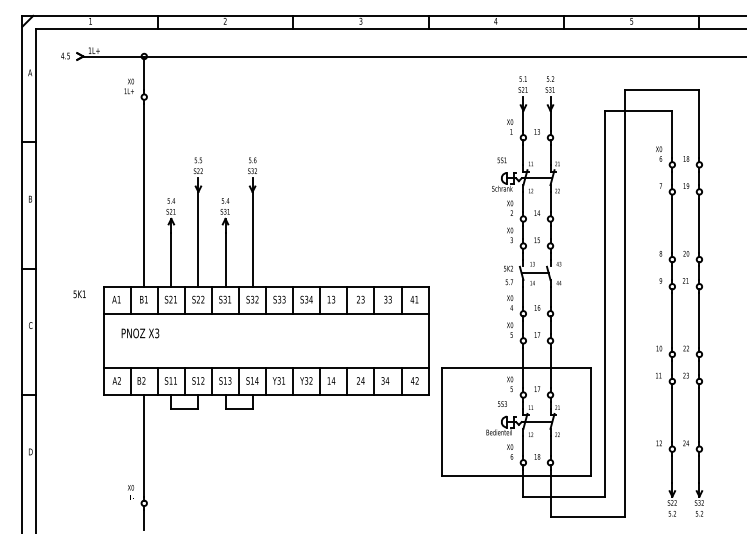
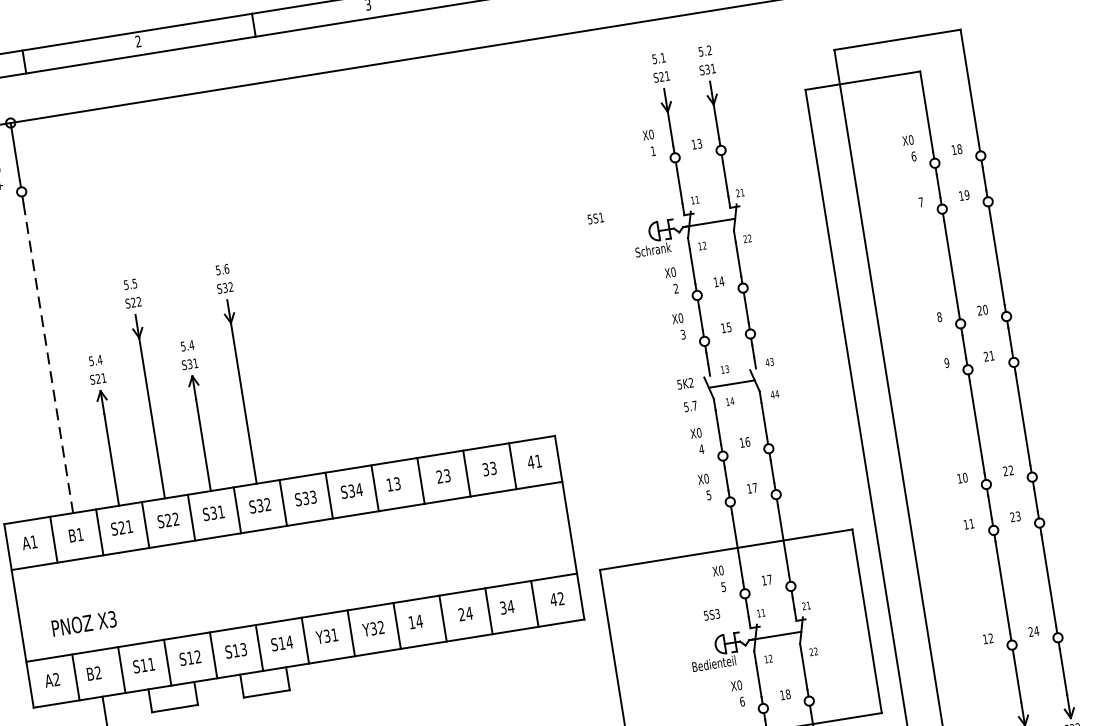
text: (501, 160) -> (594, 218), moved
line: (144, 195) -> (48, 358), solid -> dashed
text: (140, 333) -> (84, 623), moved

